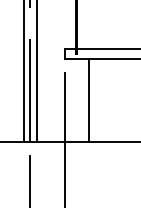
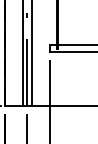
line: (88, 100) -> (65, 78), removed

